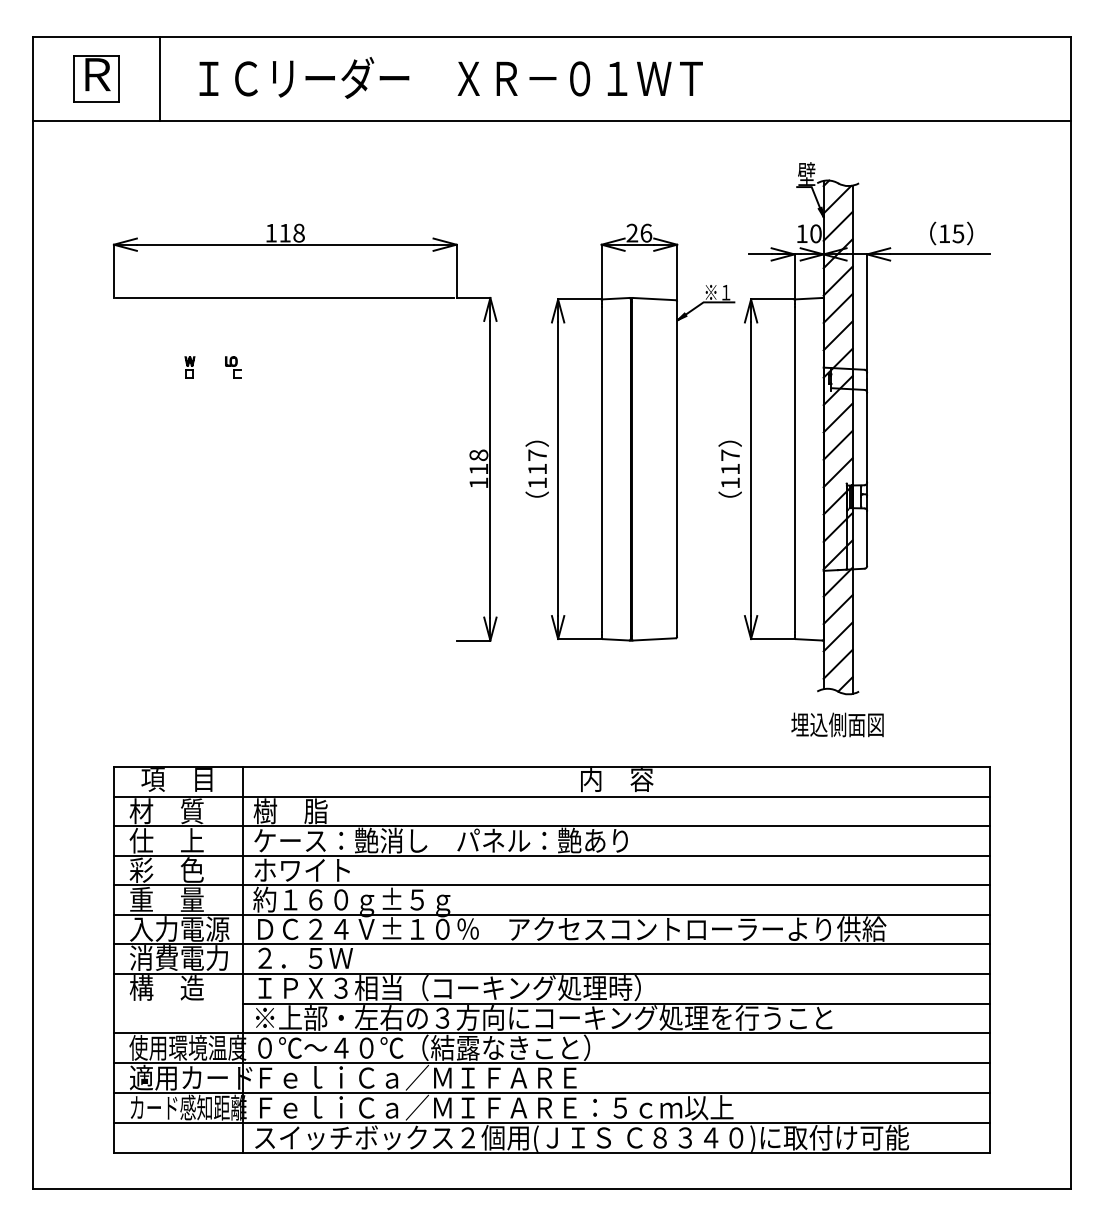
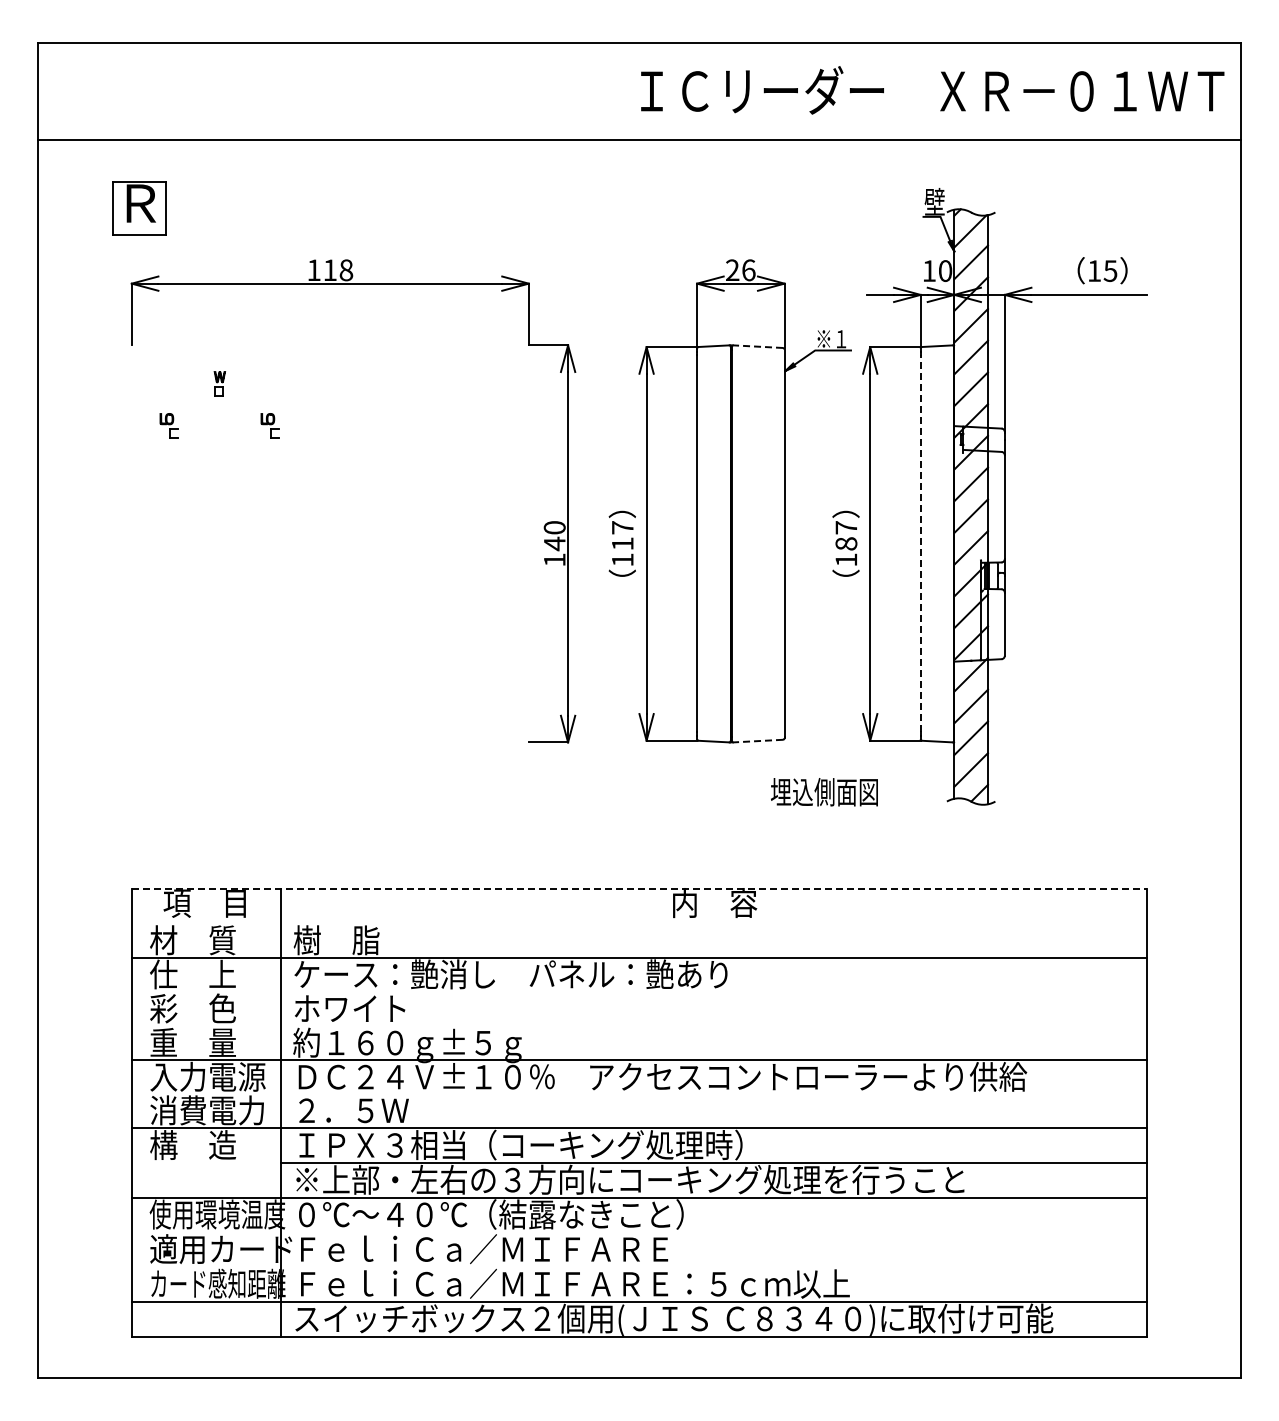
part: (96, 78) -> (139, 208), moved
line: (159, 78) -> (184, 91), removed
text: (451, 78) -> (932, 90), moved
line: (285, 298) -> (330, 345), removed
line: (653, 298) -> (757, 346), solid -> dashed
part: (145, 367) -> (168, 425), added
part: (189, 367) -> (219, 383), moved
text: (478, 462) -> (554, 536), 118 -> 140
text: (730, 468) -> (846, 543), 117 -> 187
line: (794, 468) -> (920, 543), solid -> dashed
line: (653, 639) -> (757, 741), solid -> dashed
text: (837, 725) -> (824, 792), moved
line: (552, 767) -> (639, 889), solid -> dashed
line: (552, 796) -> (639, 923), removed
line: (552, 855) -> (639, 991), removed
line: (552, 885) -> (639, 1026), removed
line: (552, 943) -> (639, 1093), removed
line: (552, 1063) -> (639, 1232), removed
line: (552, 1093) -> (639, 1267), removed

